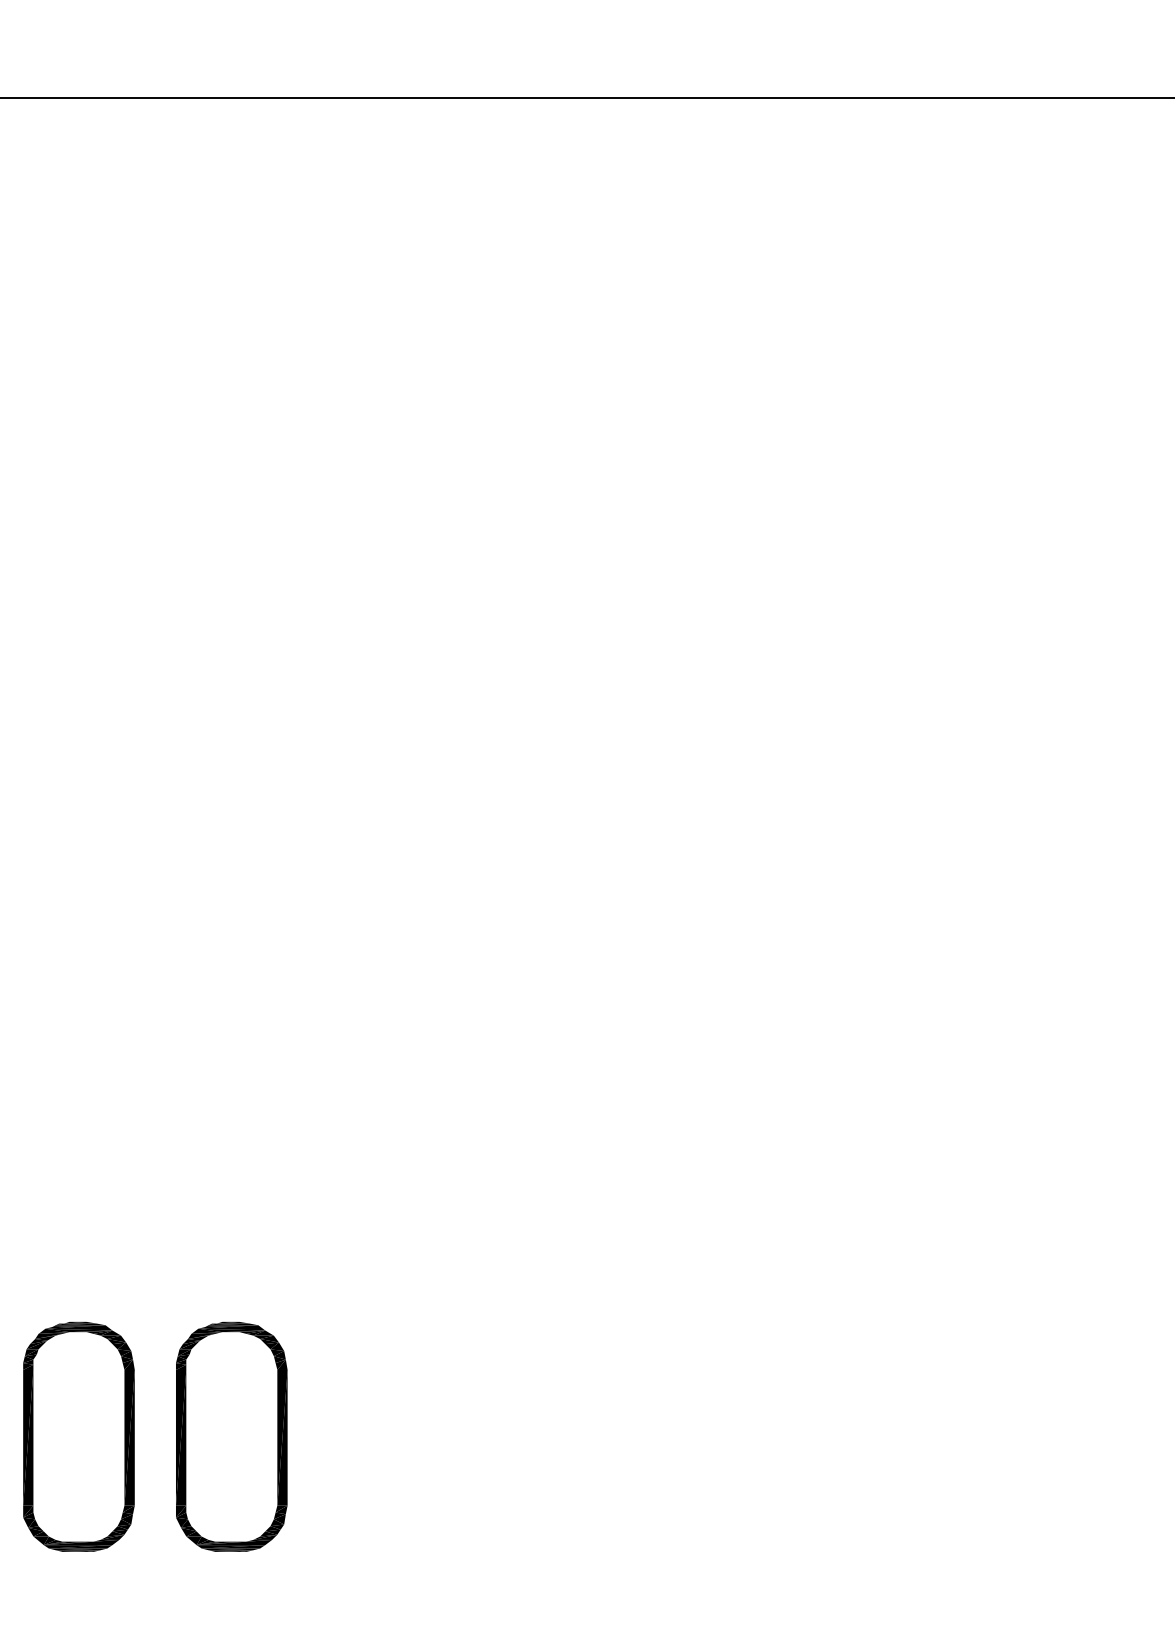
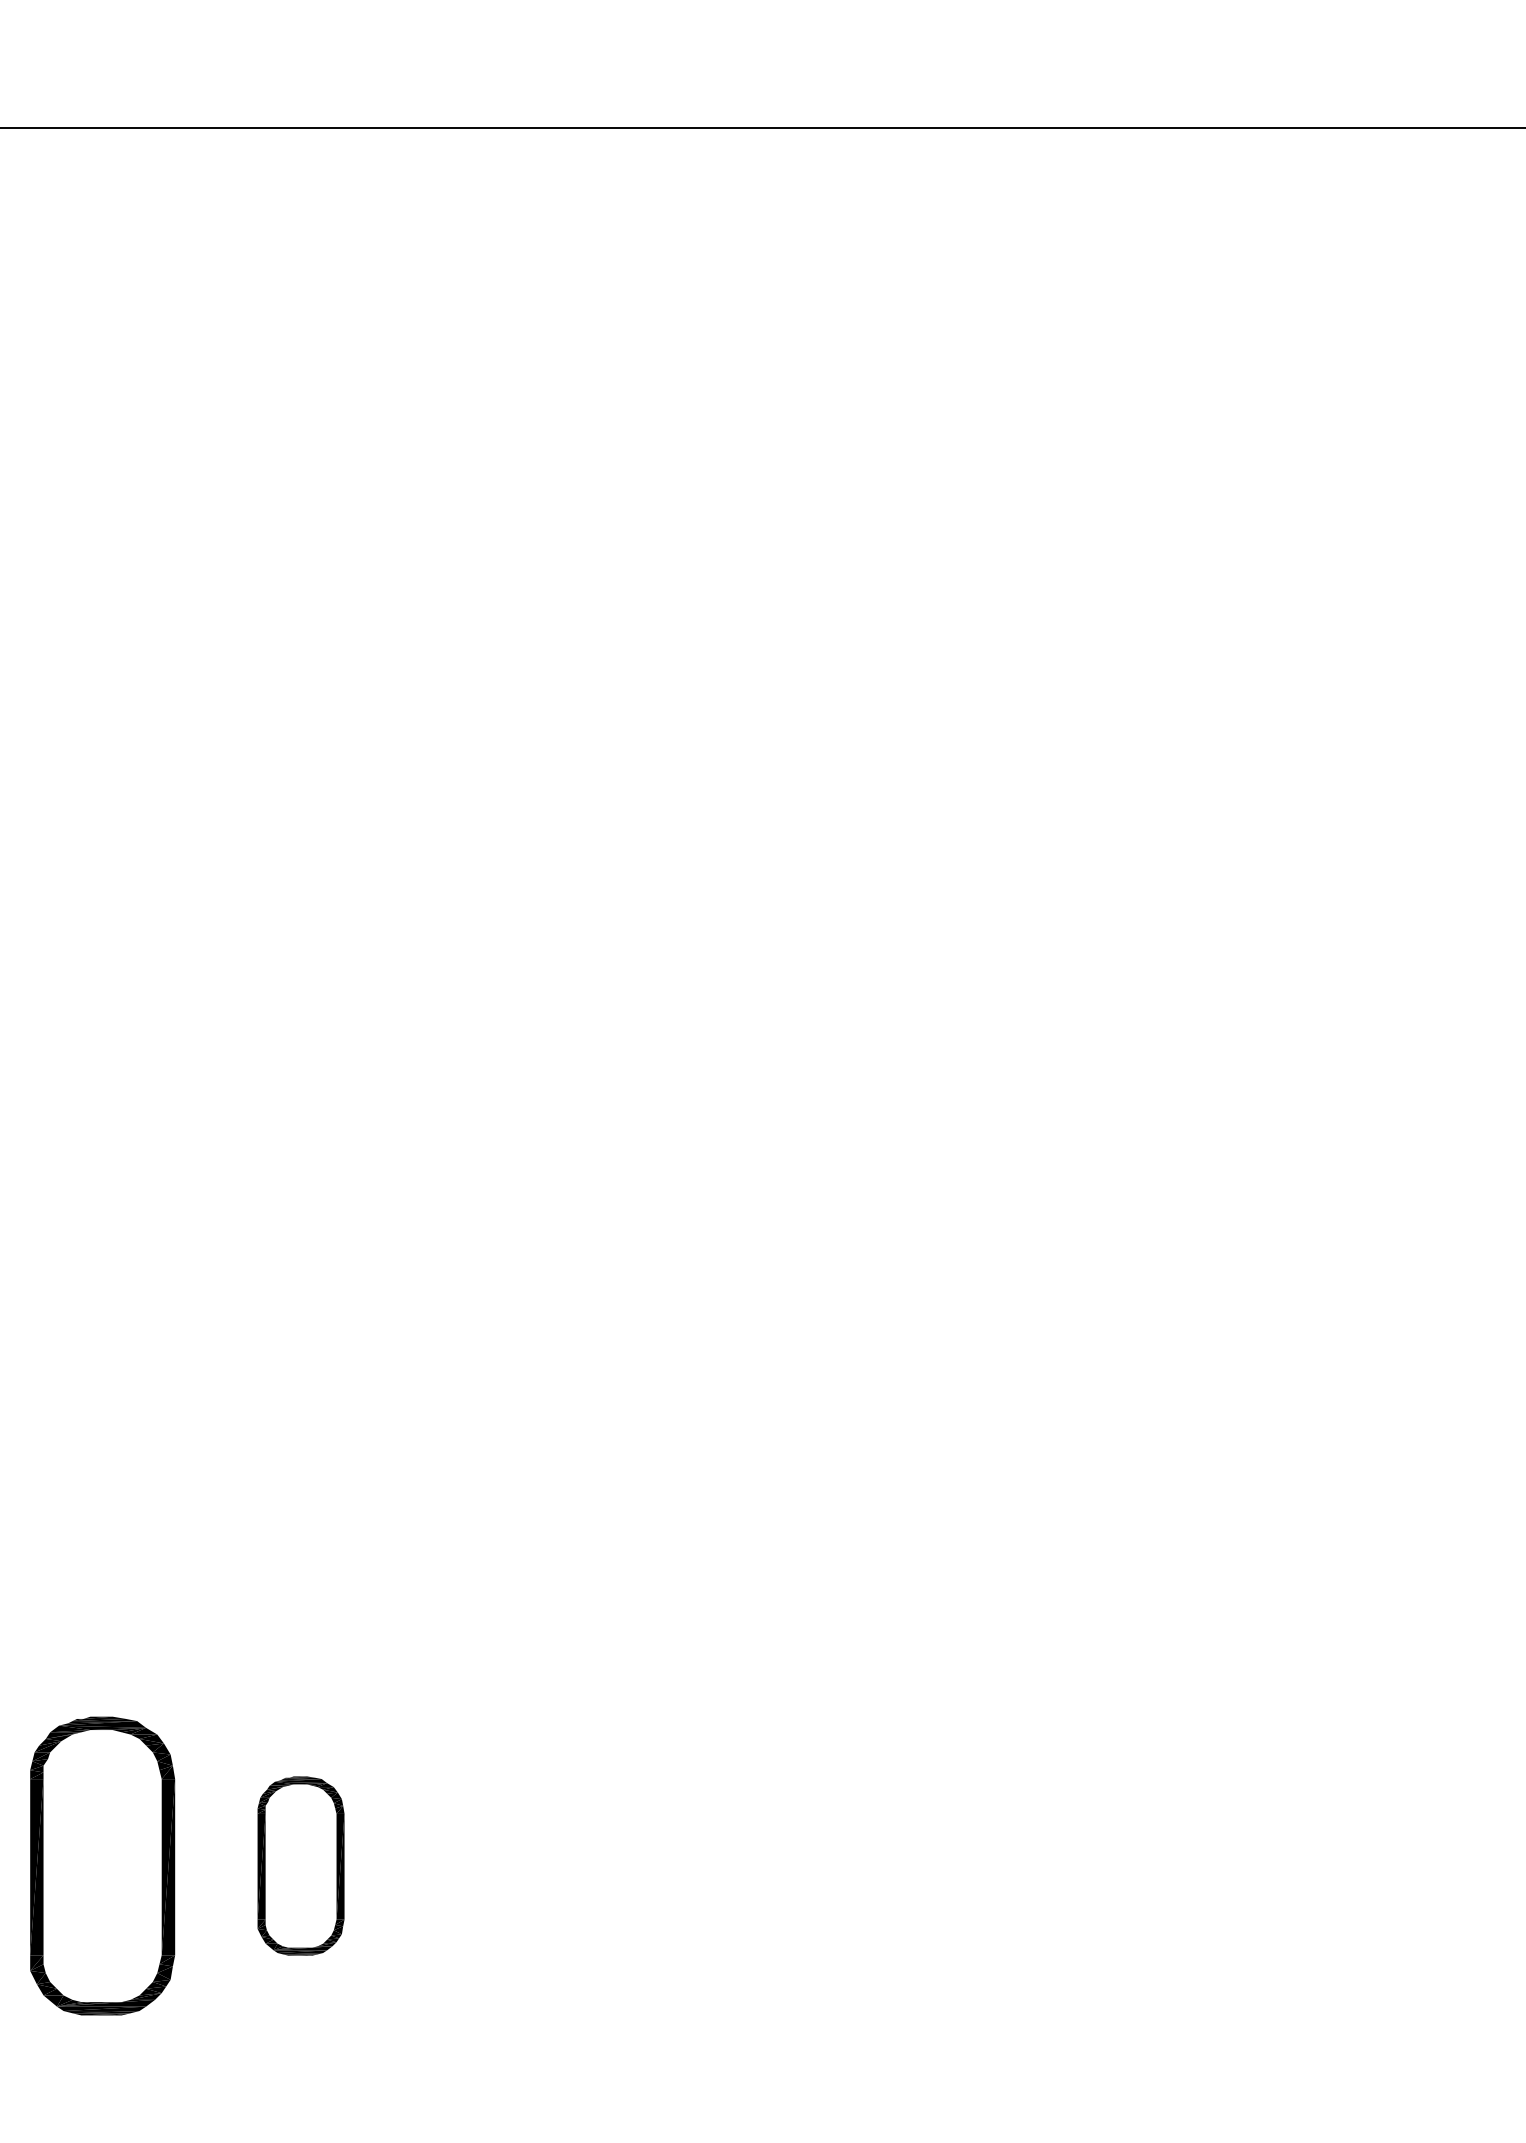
part: (231, 1436) -> (300, 1865), size x0.6

